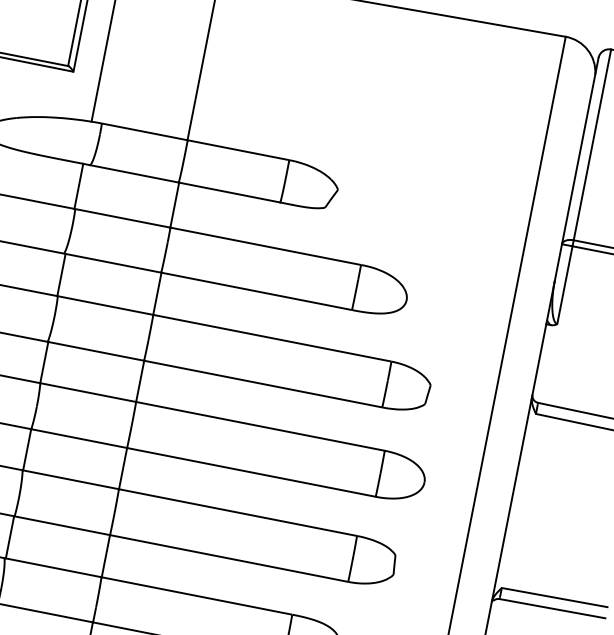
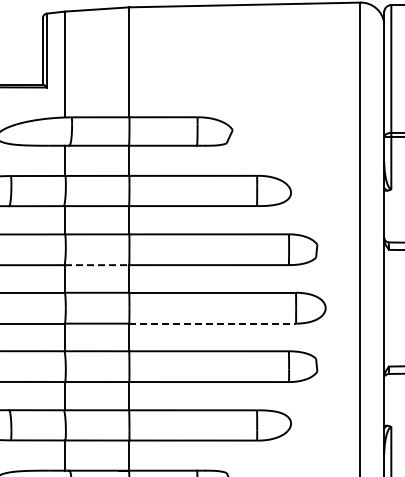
line: (96, 351) -> (97, 265), solid -> dashed
line: (252, 472) -> (213, 323), solid -> dashed

